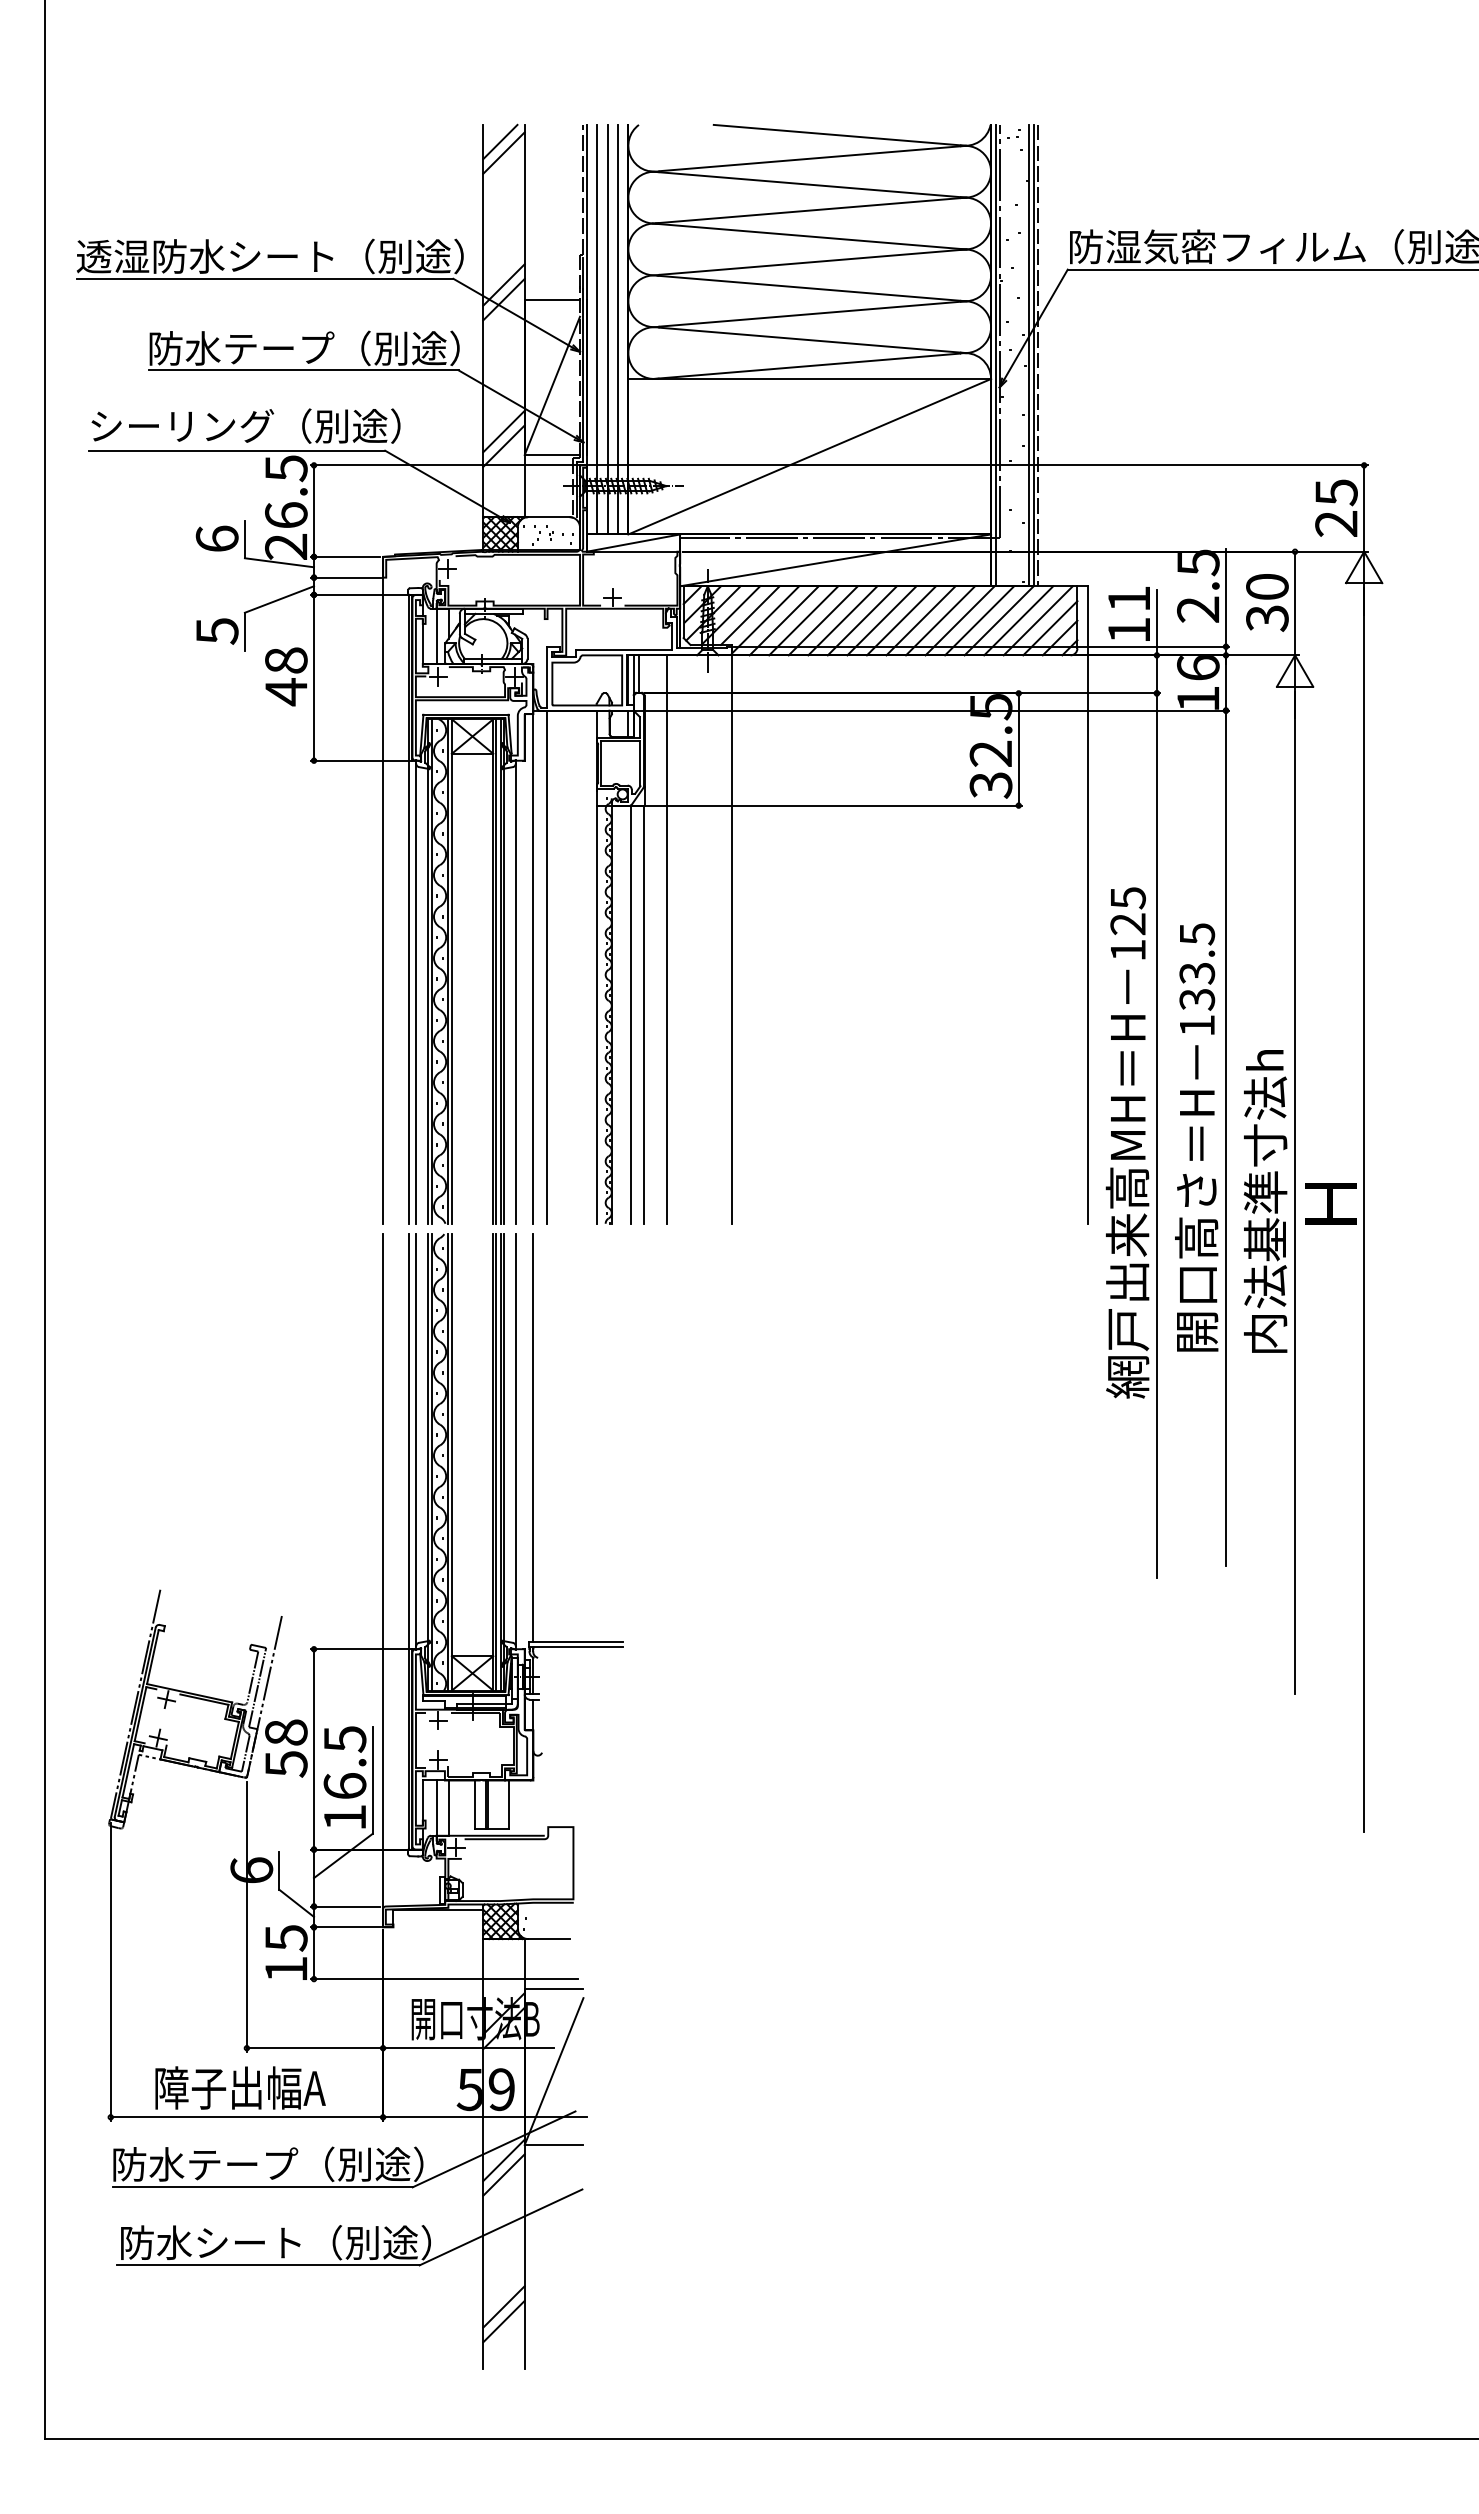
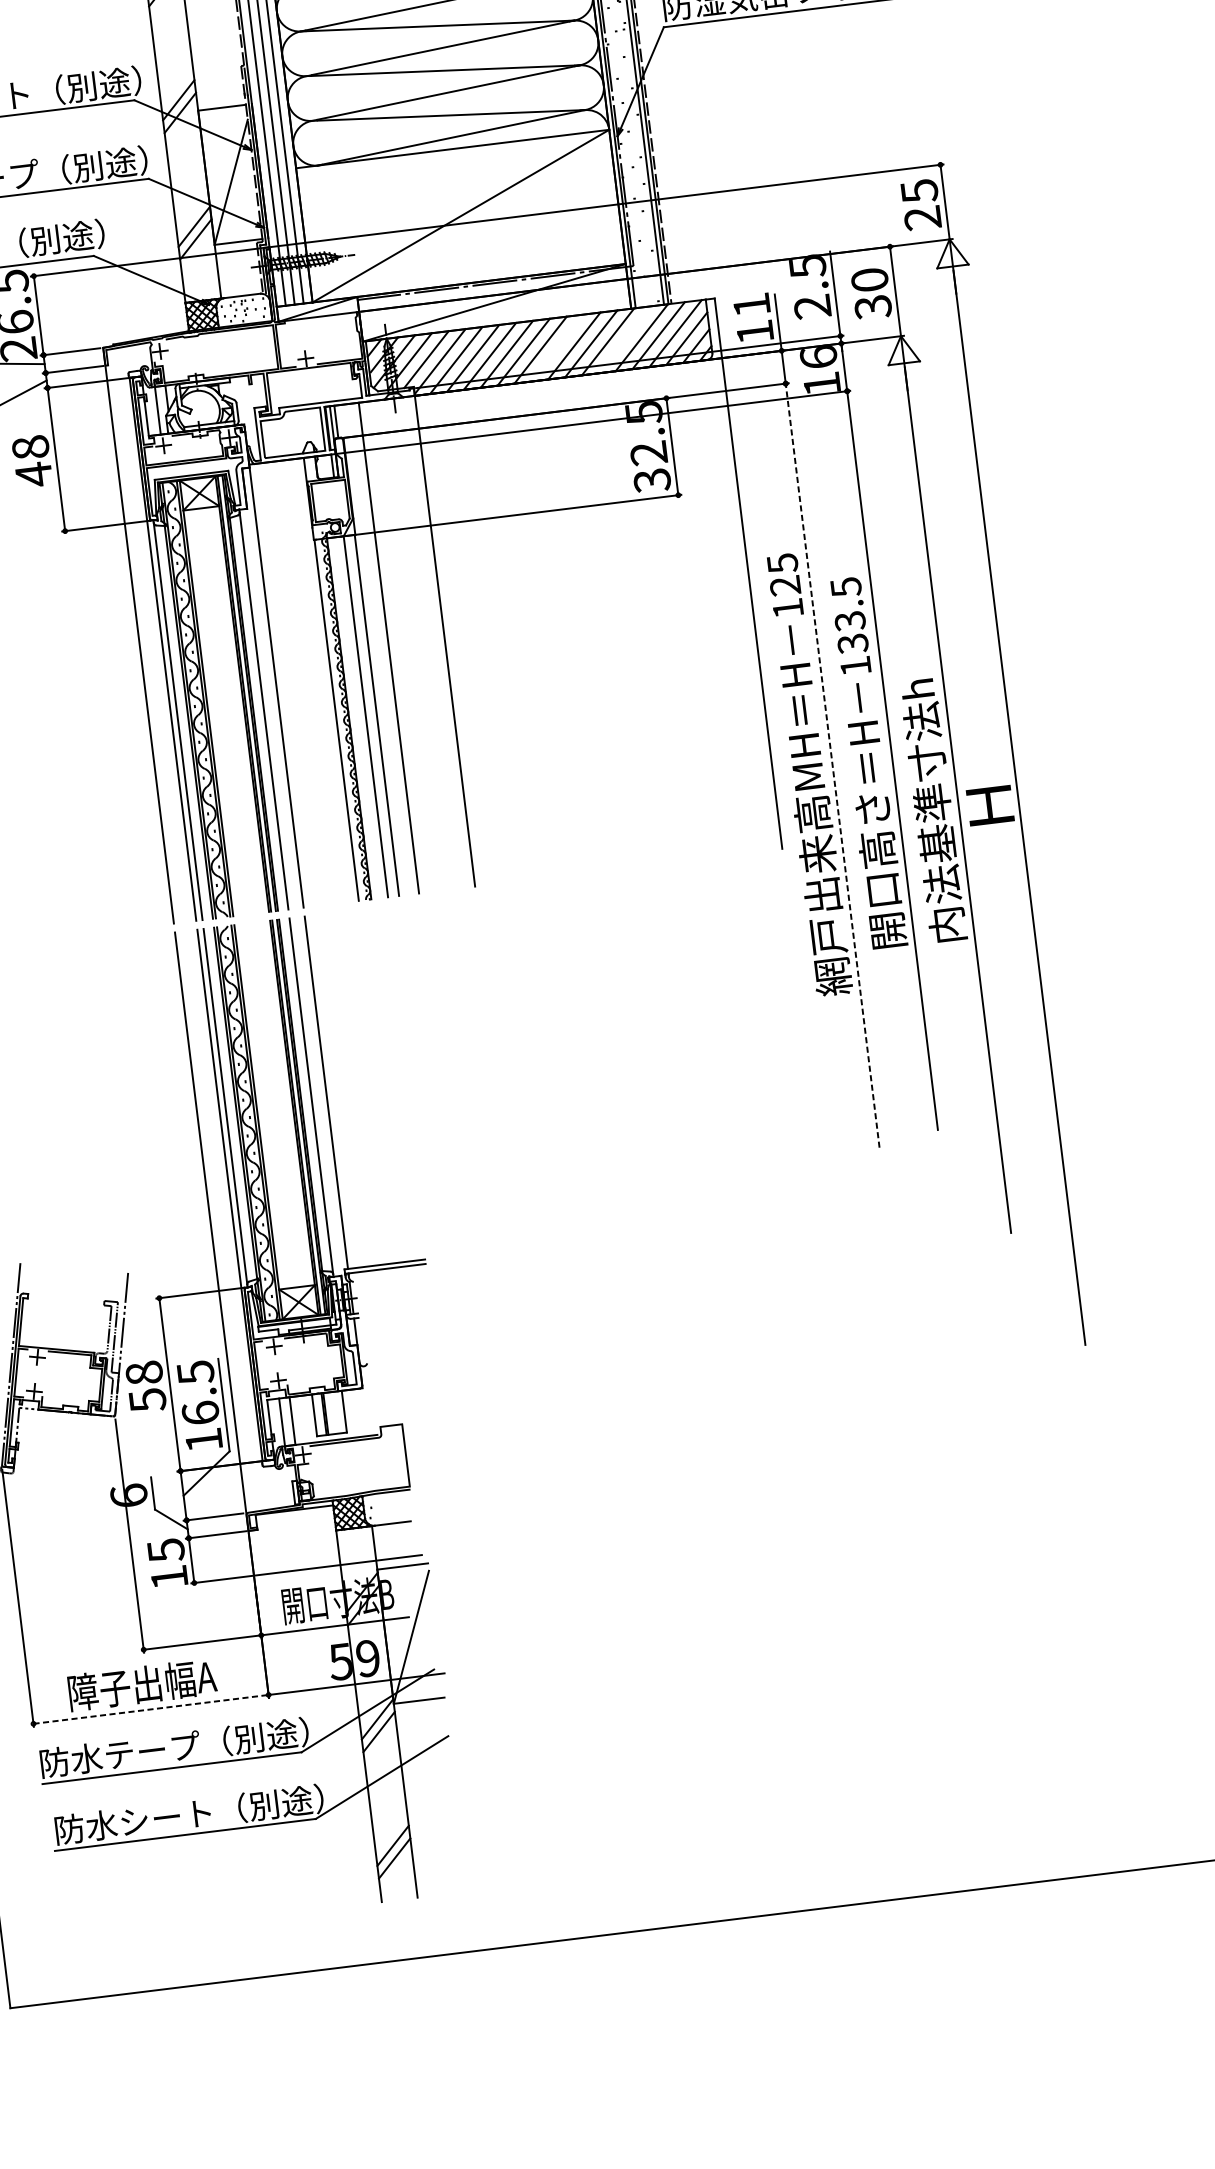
line: (901, 620) -> (557, 347), removed
line: (979, 620) -> (624, 339), removed
line: (547, 966) -> (288, 684), removed
line: (1156, 1135) -> (832, 765), solid -> dashed
line: (247, 2117) -> (151, 1709), solid -> dashed

